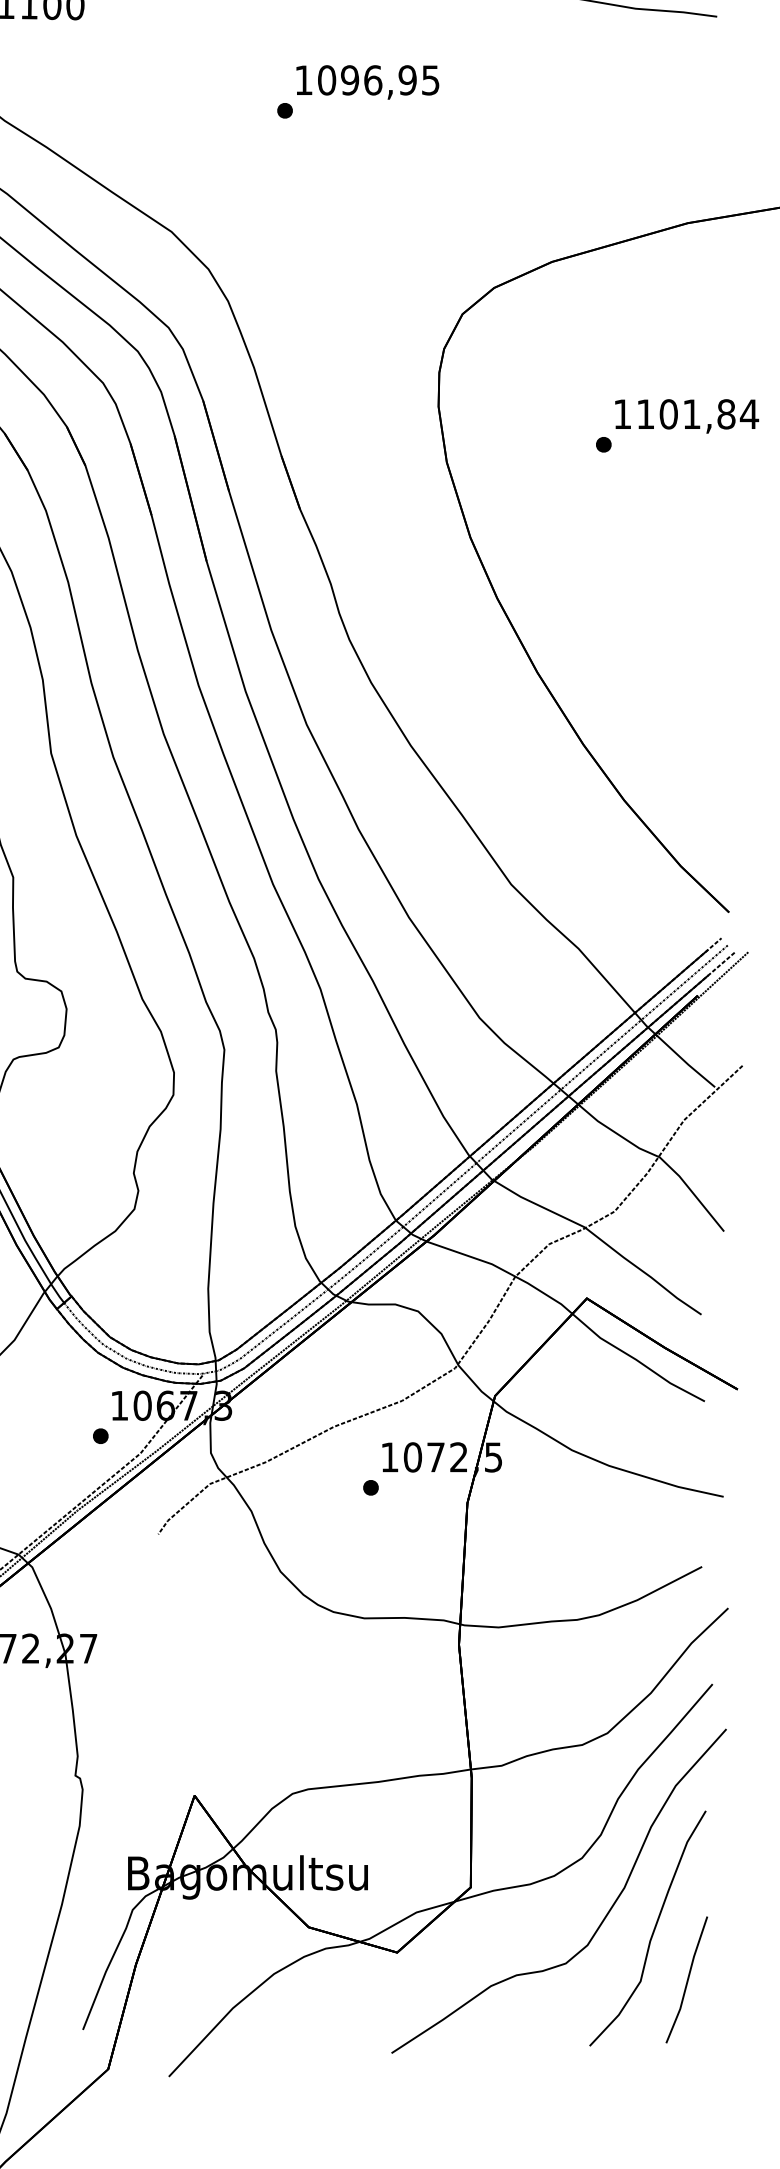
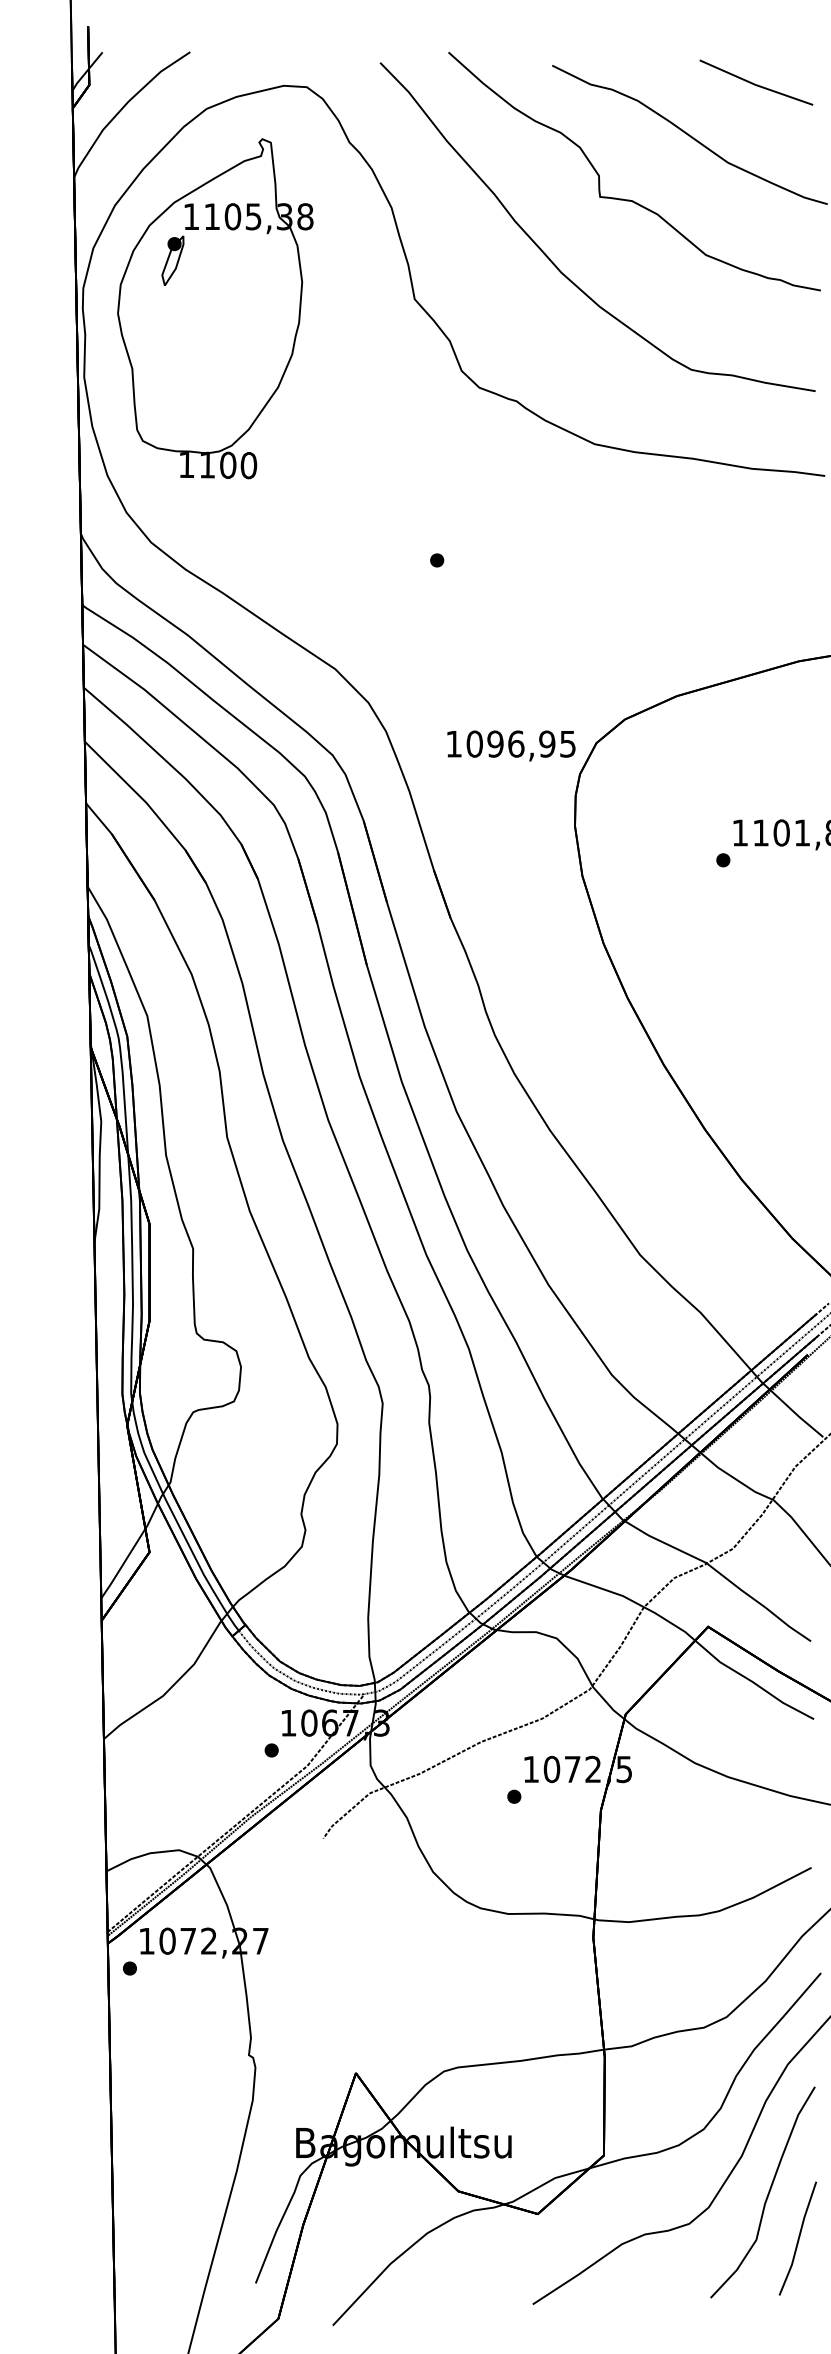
text: (367, 81) -> (511, 745), moved

